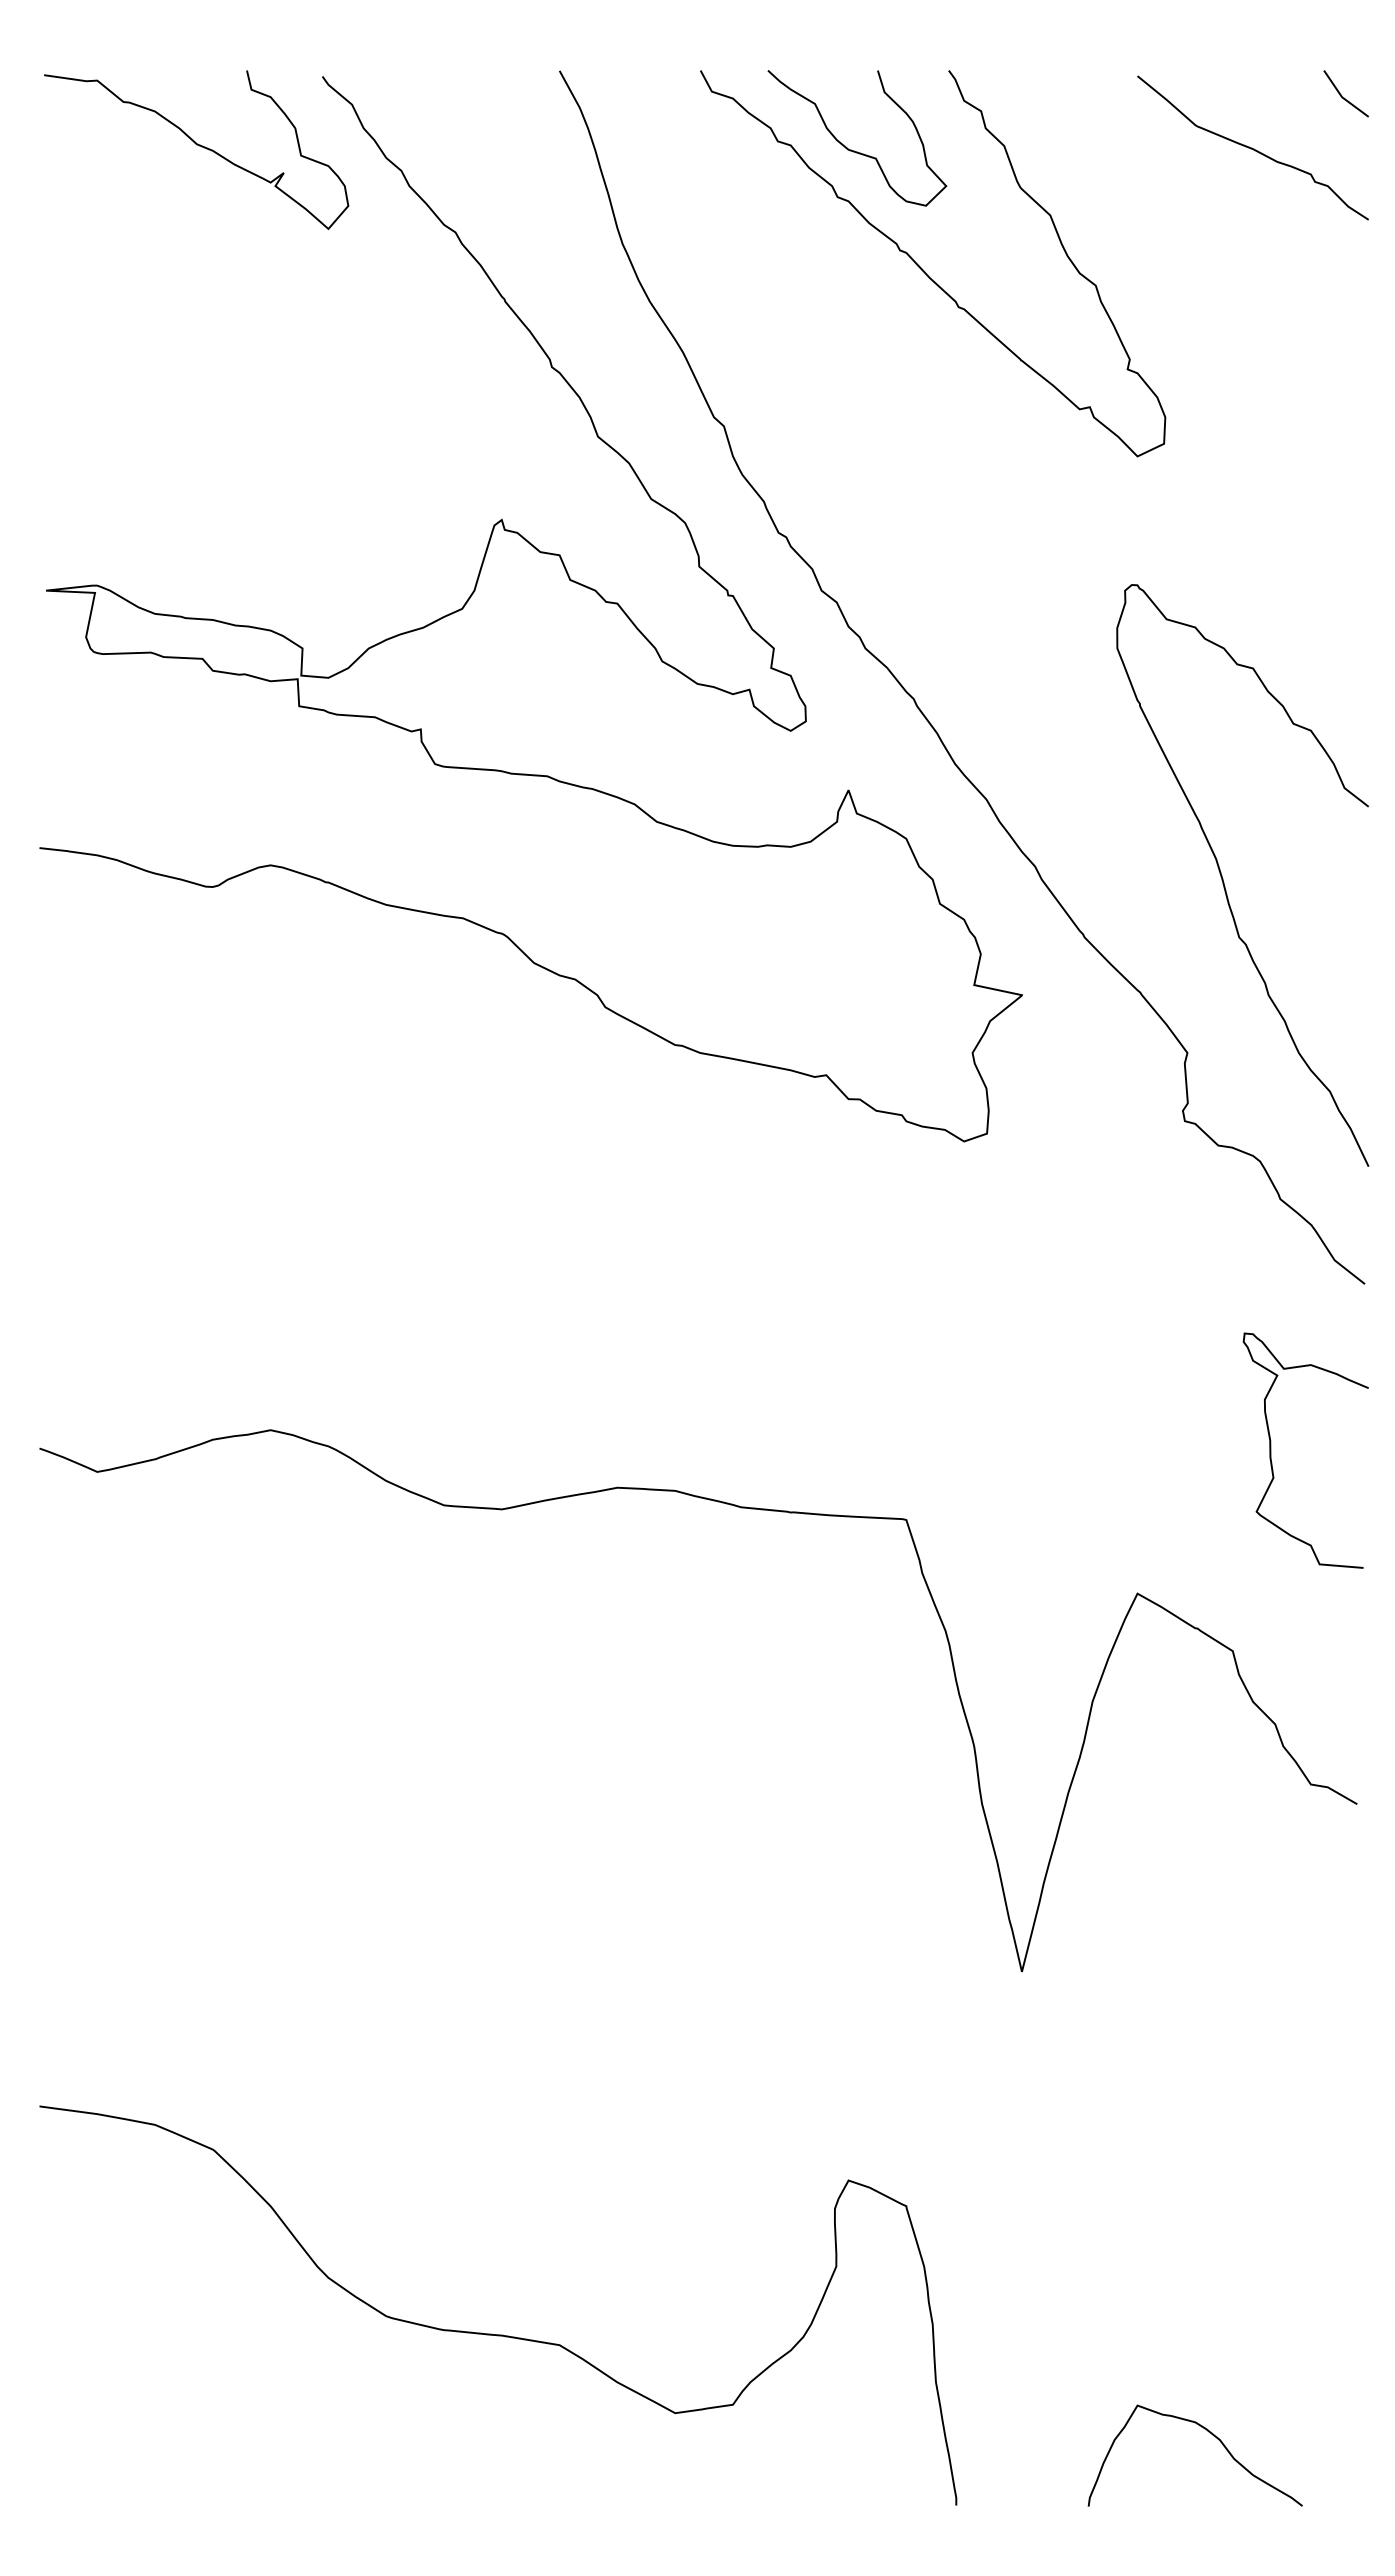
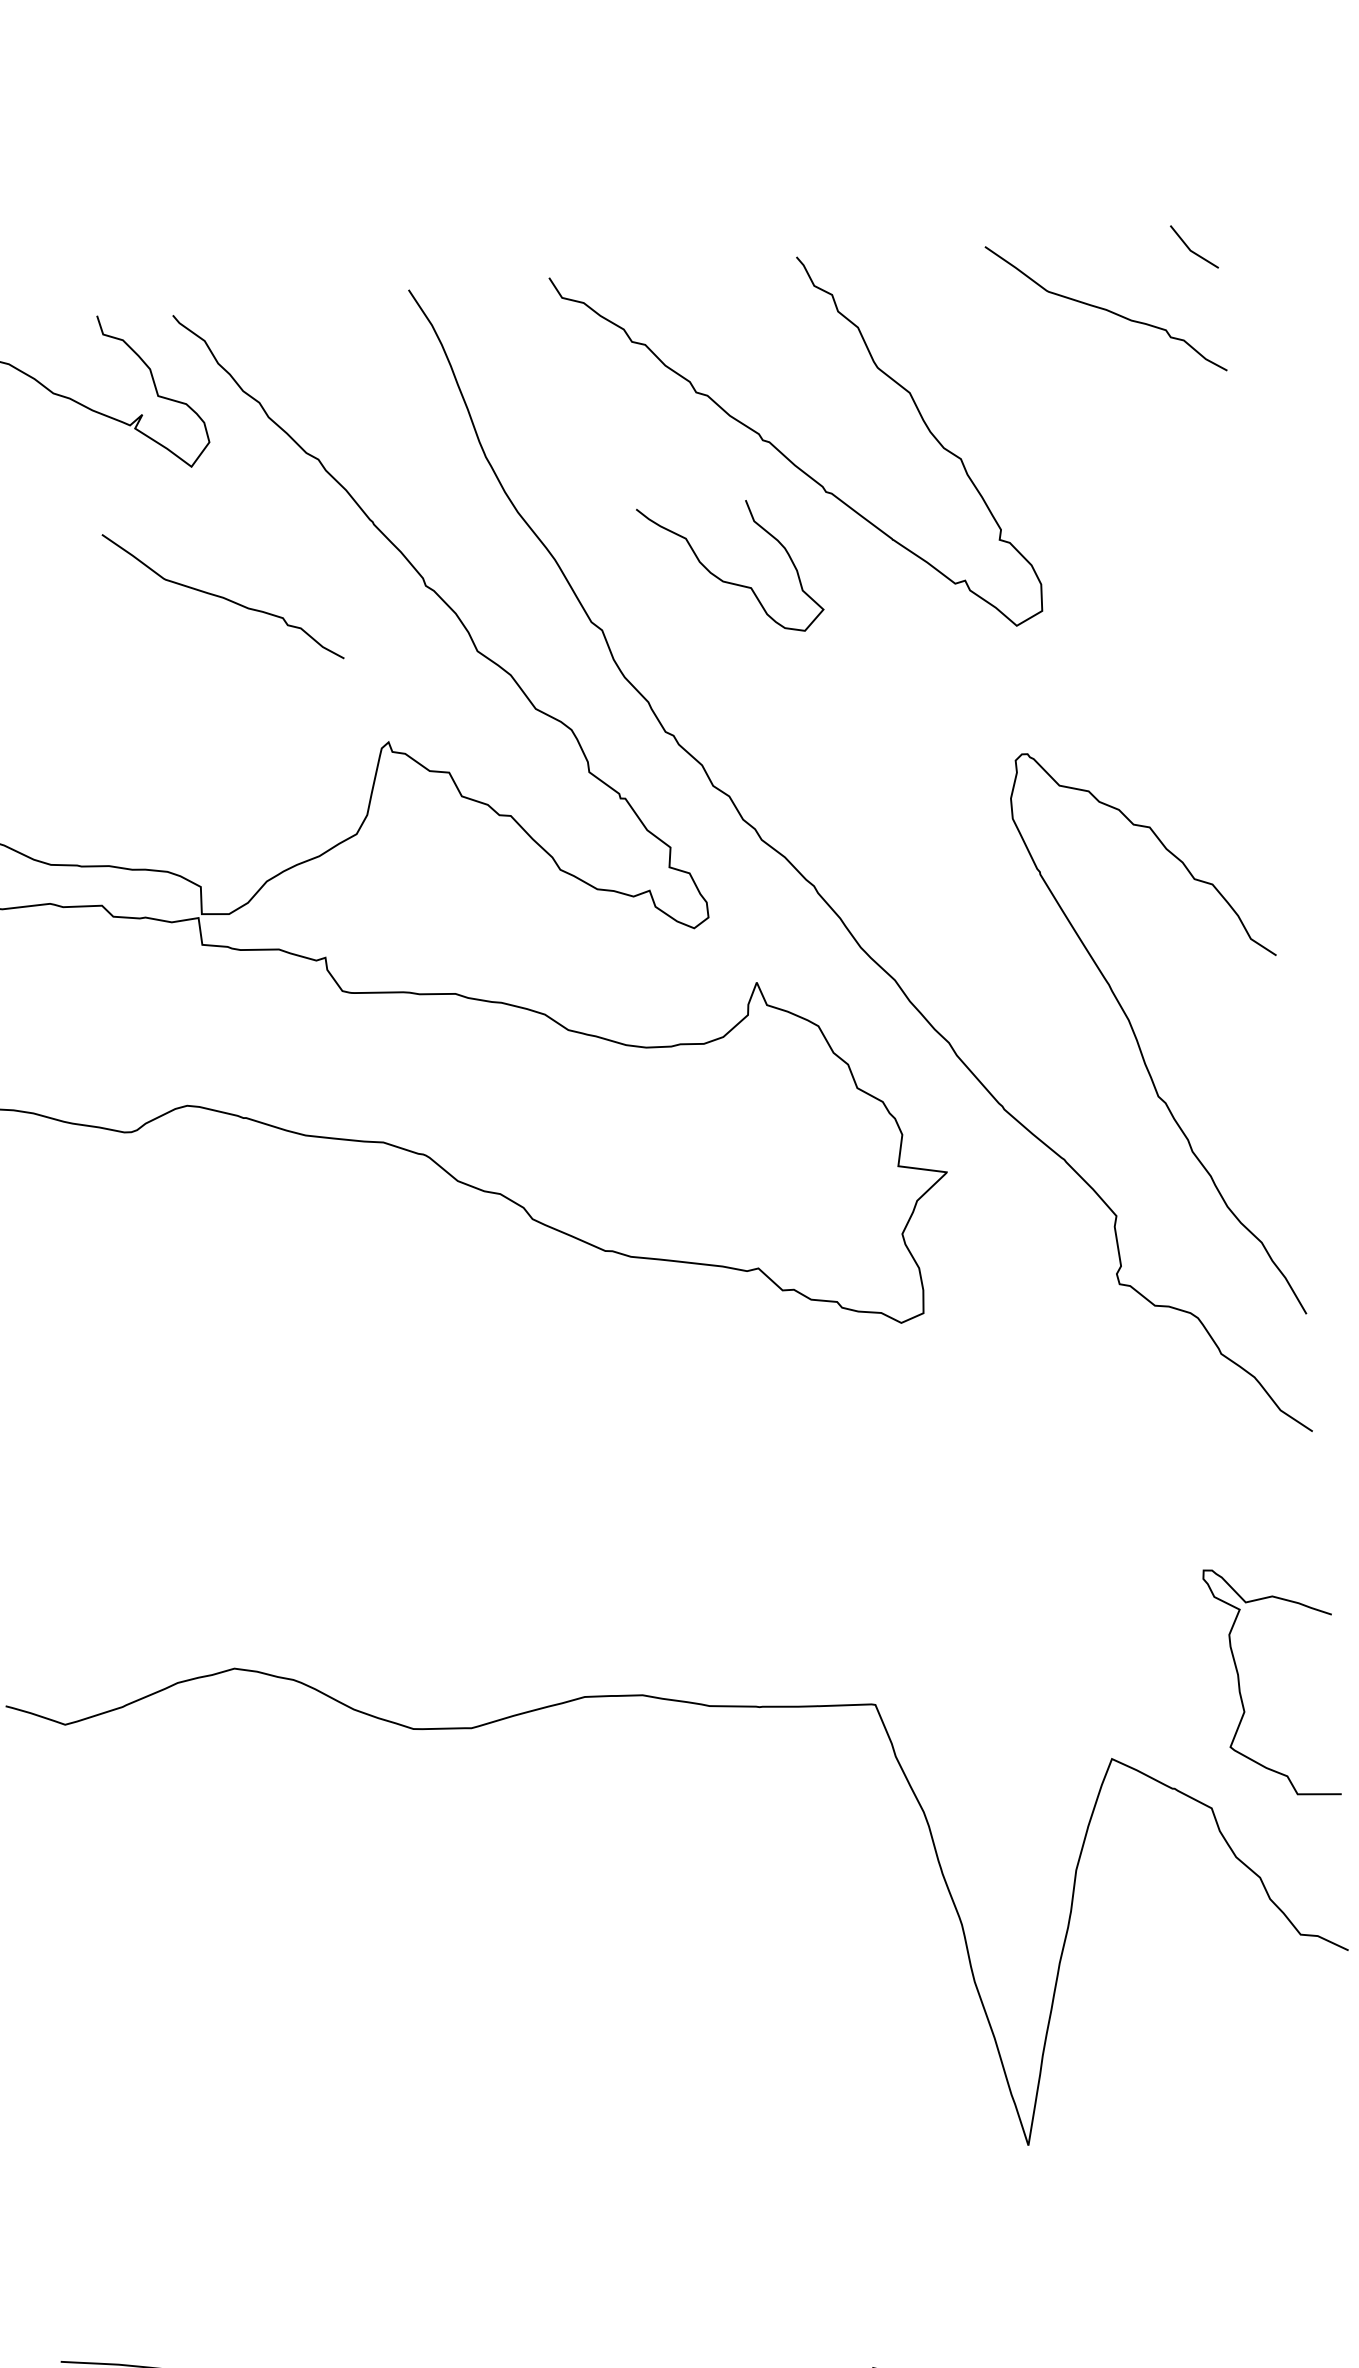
curve: (854, 150) -> (729, 581), moved
curve: (348, 360) -> (222, 596), added
curve: (1271, 1450) -> (1240, 1684), moved

